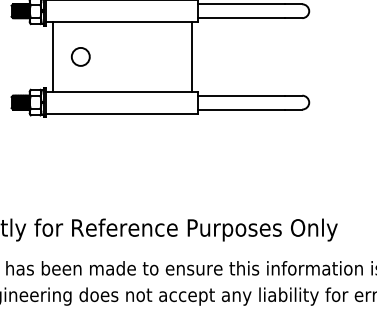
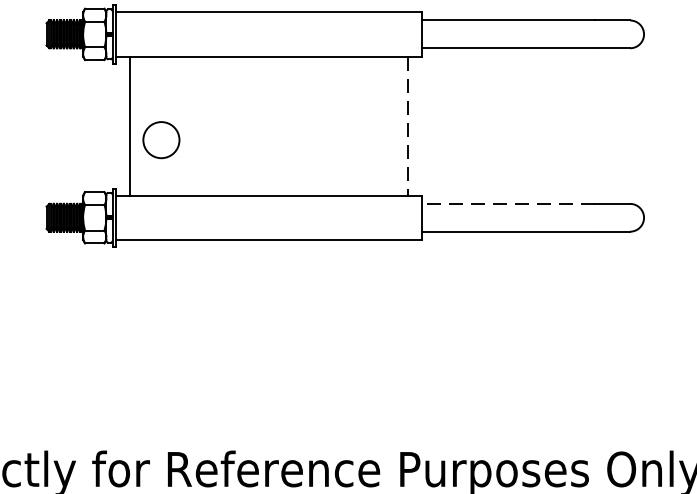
circle: (80, 56) -> (160, 139), moved
line: (191, 56) -> (407, 125), solid -> dashed
line: (241, 95) -> (508, 203), solid -> dashed

